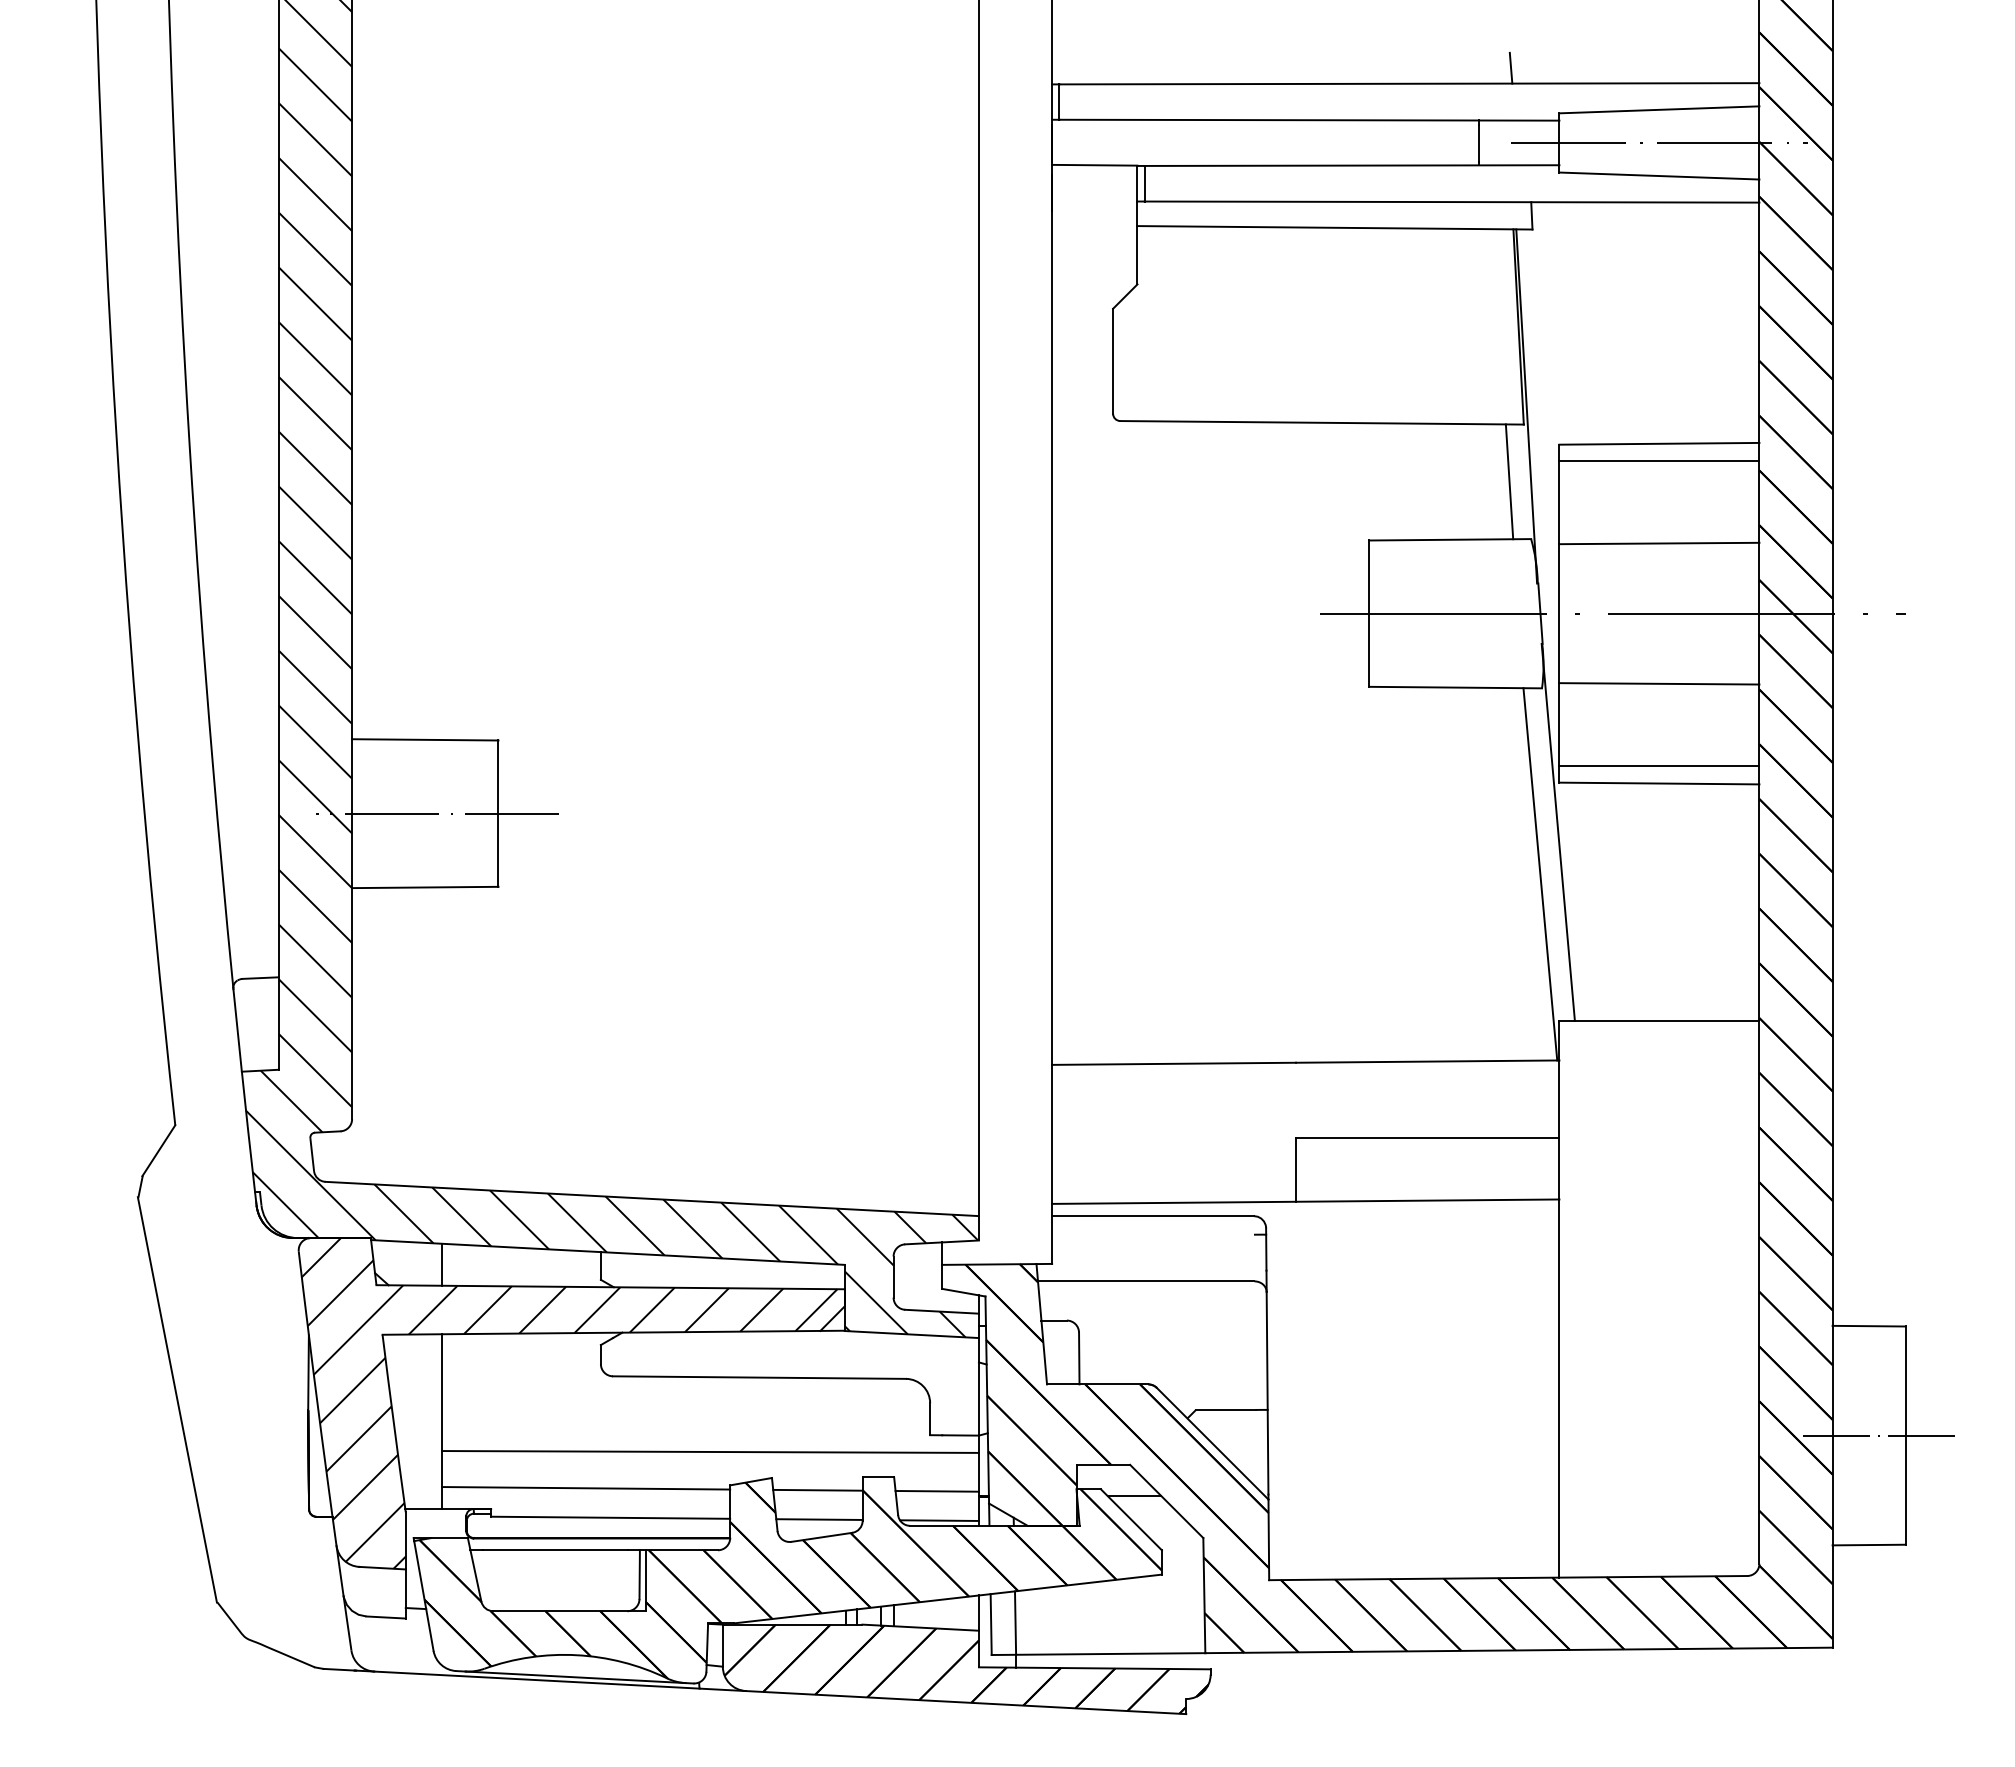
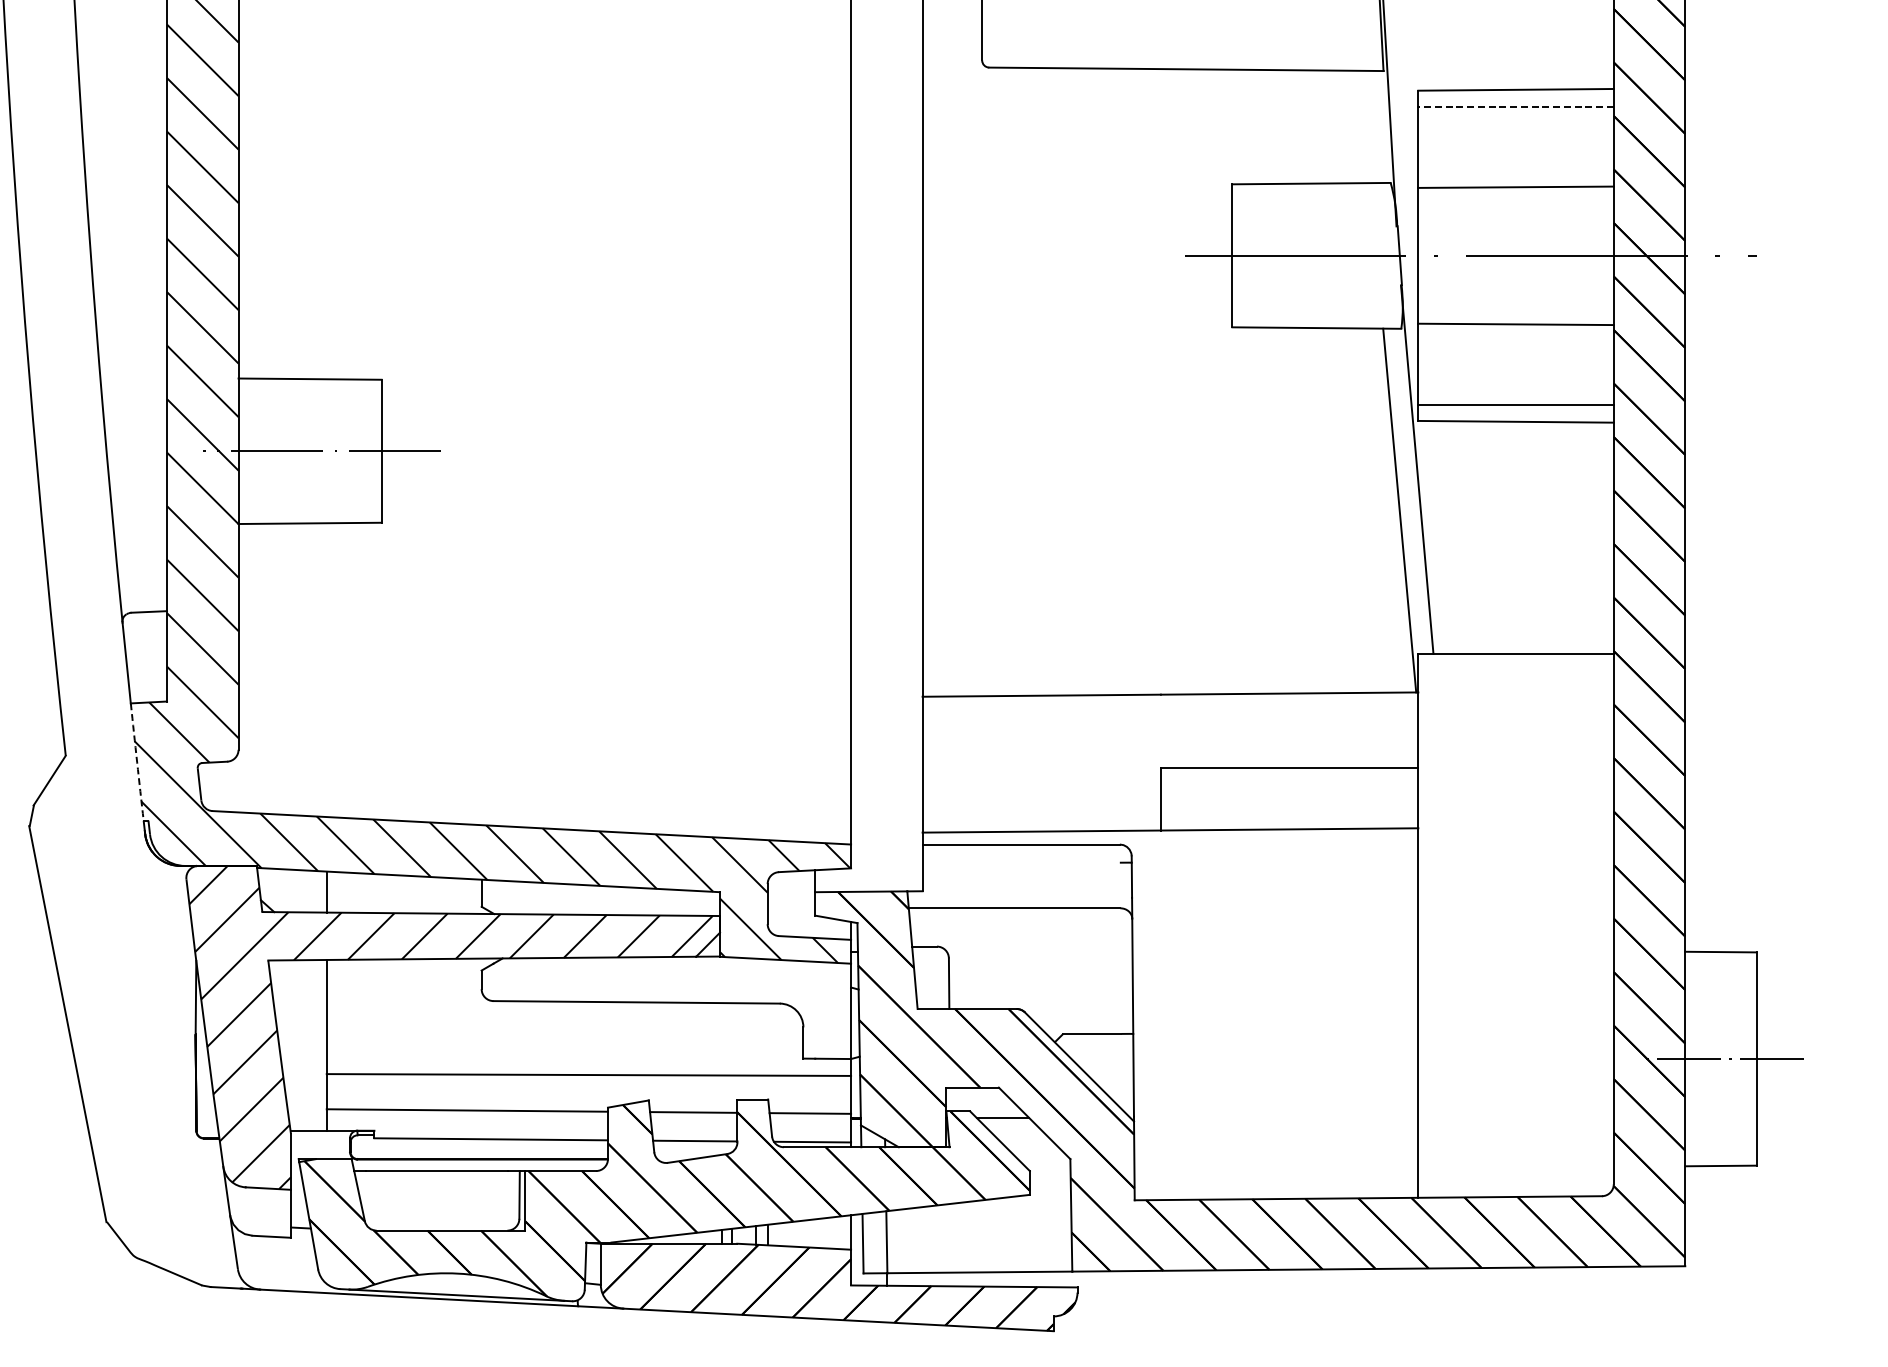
line: (1659, 461) -> (1516, 107), solid -> dashed
line: (1509, 481) -> (1369, 126), removed
arc: (248, 1131) -> (137, 761), solid -> dashed

